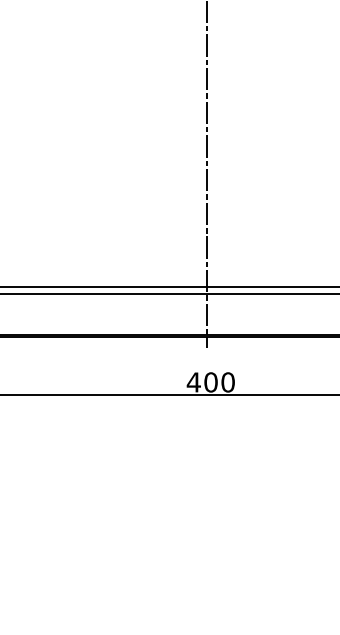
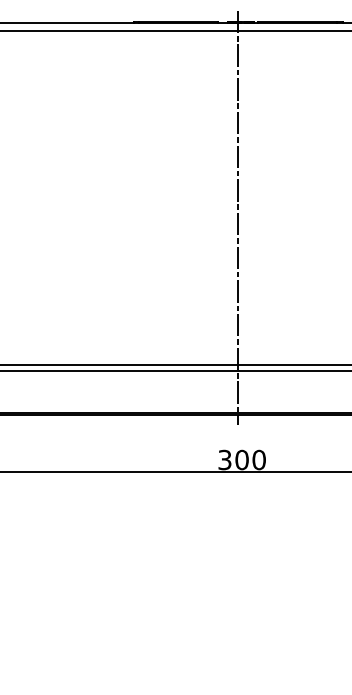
text: (193, 381) -> (224, 459), 400 -> 300

